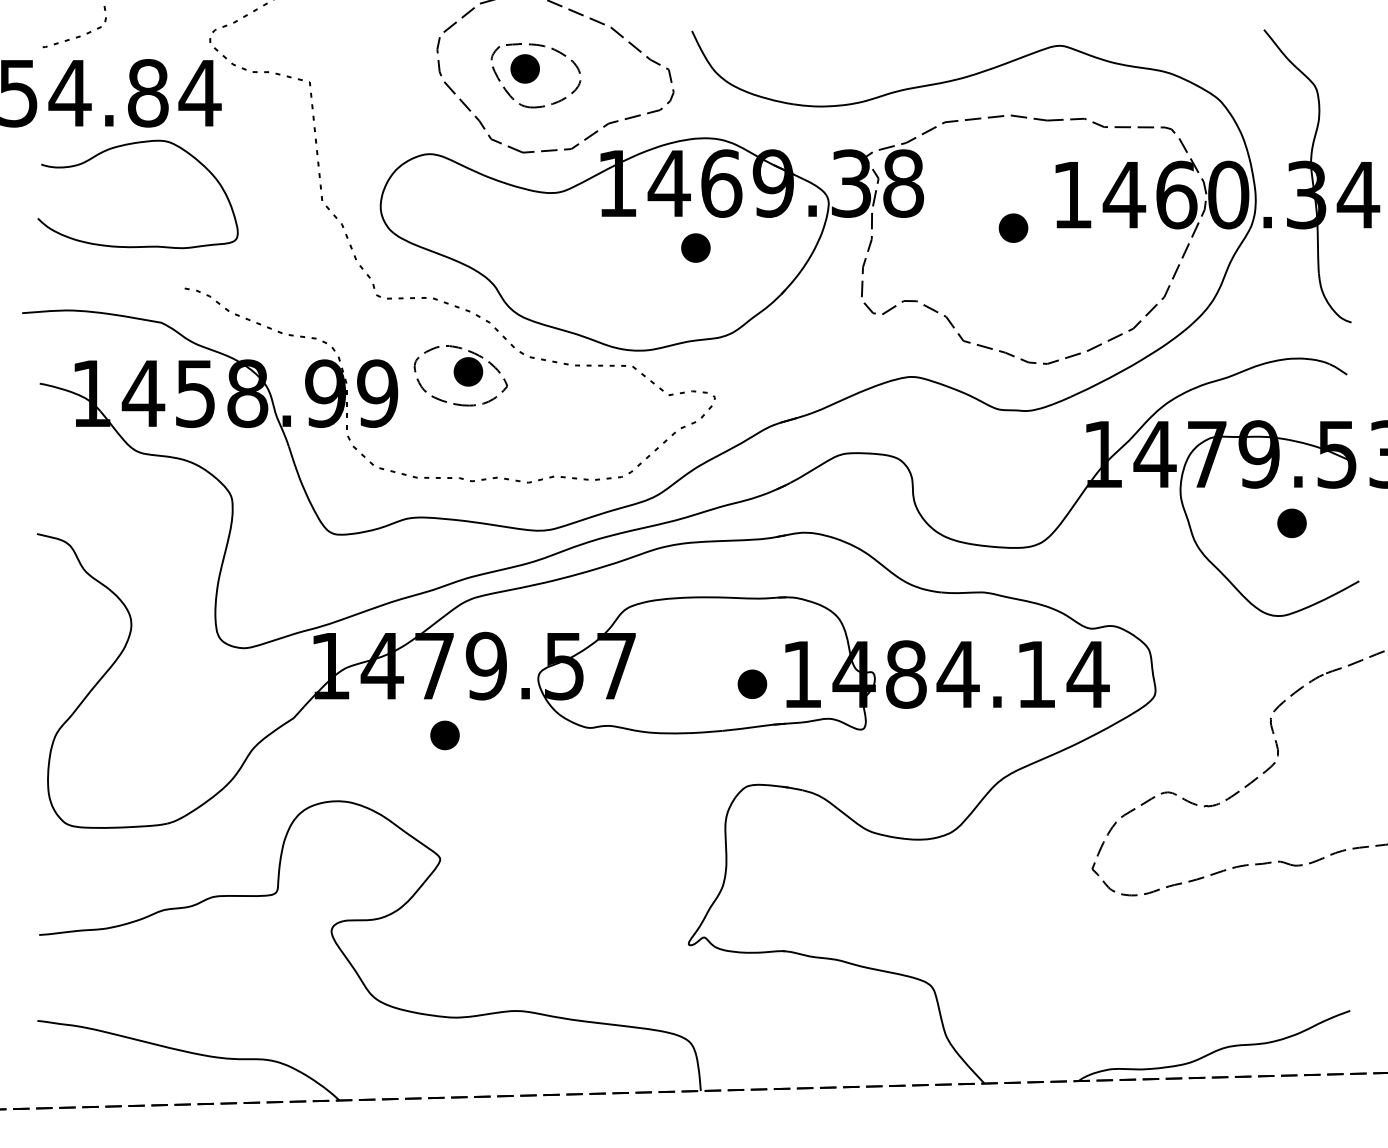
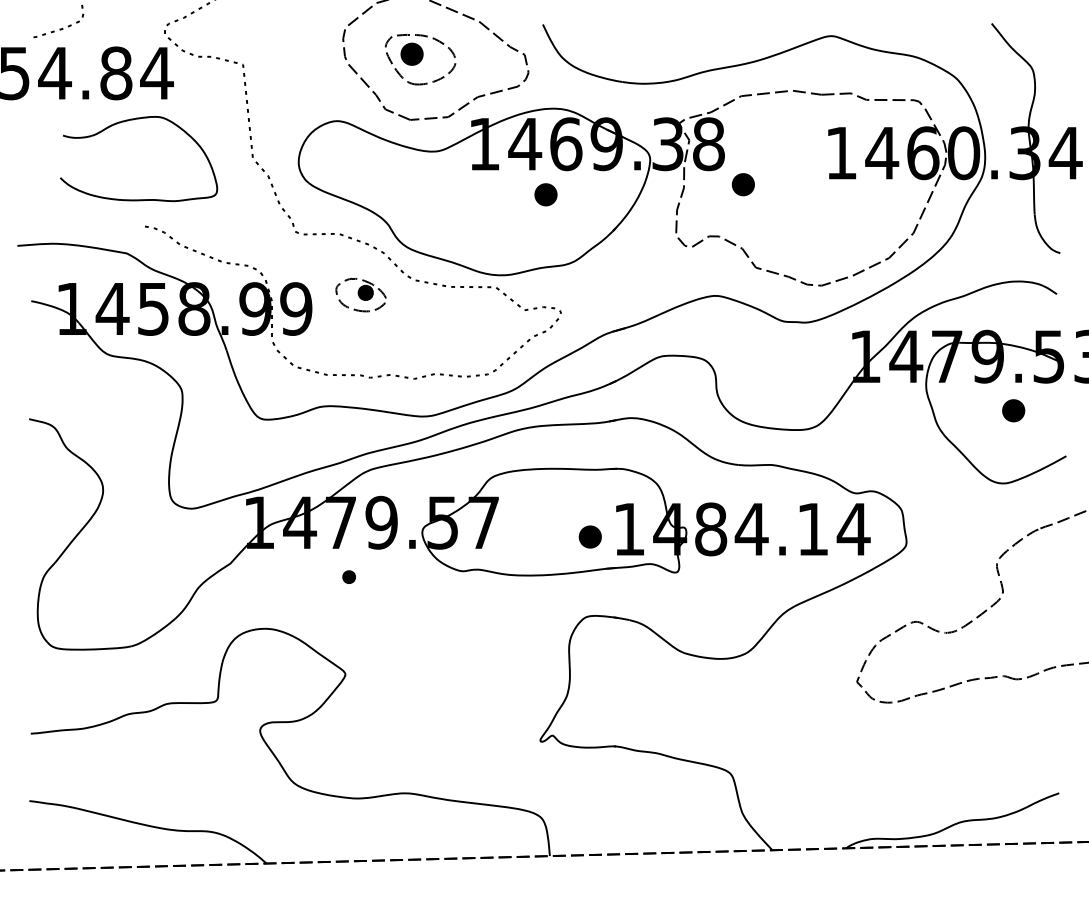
part: (128, 145) -> (131, 120), moved
part: (1013, 227) -> (743, 184), moved
part: (460, 375) -> (361, 294), size x0.7
part: (444, 735) -> (348, 577), size x0.6

